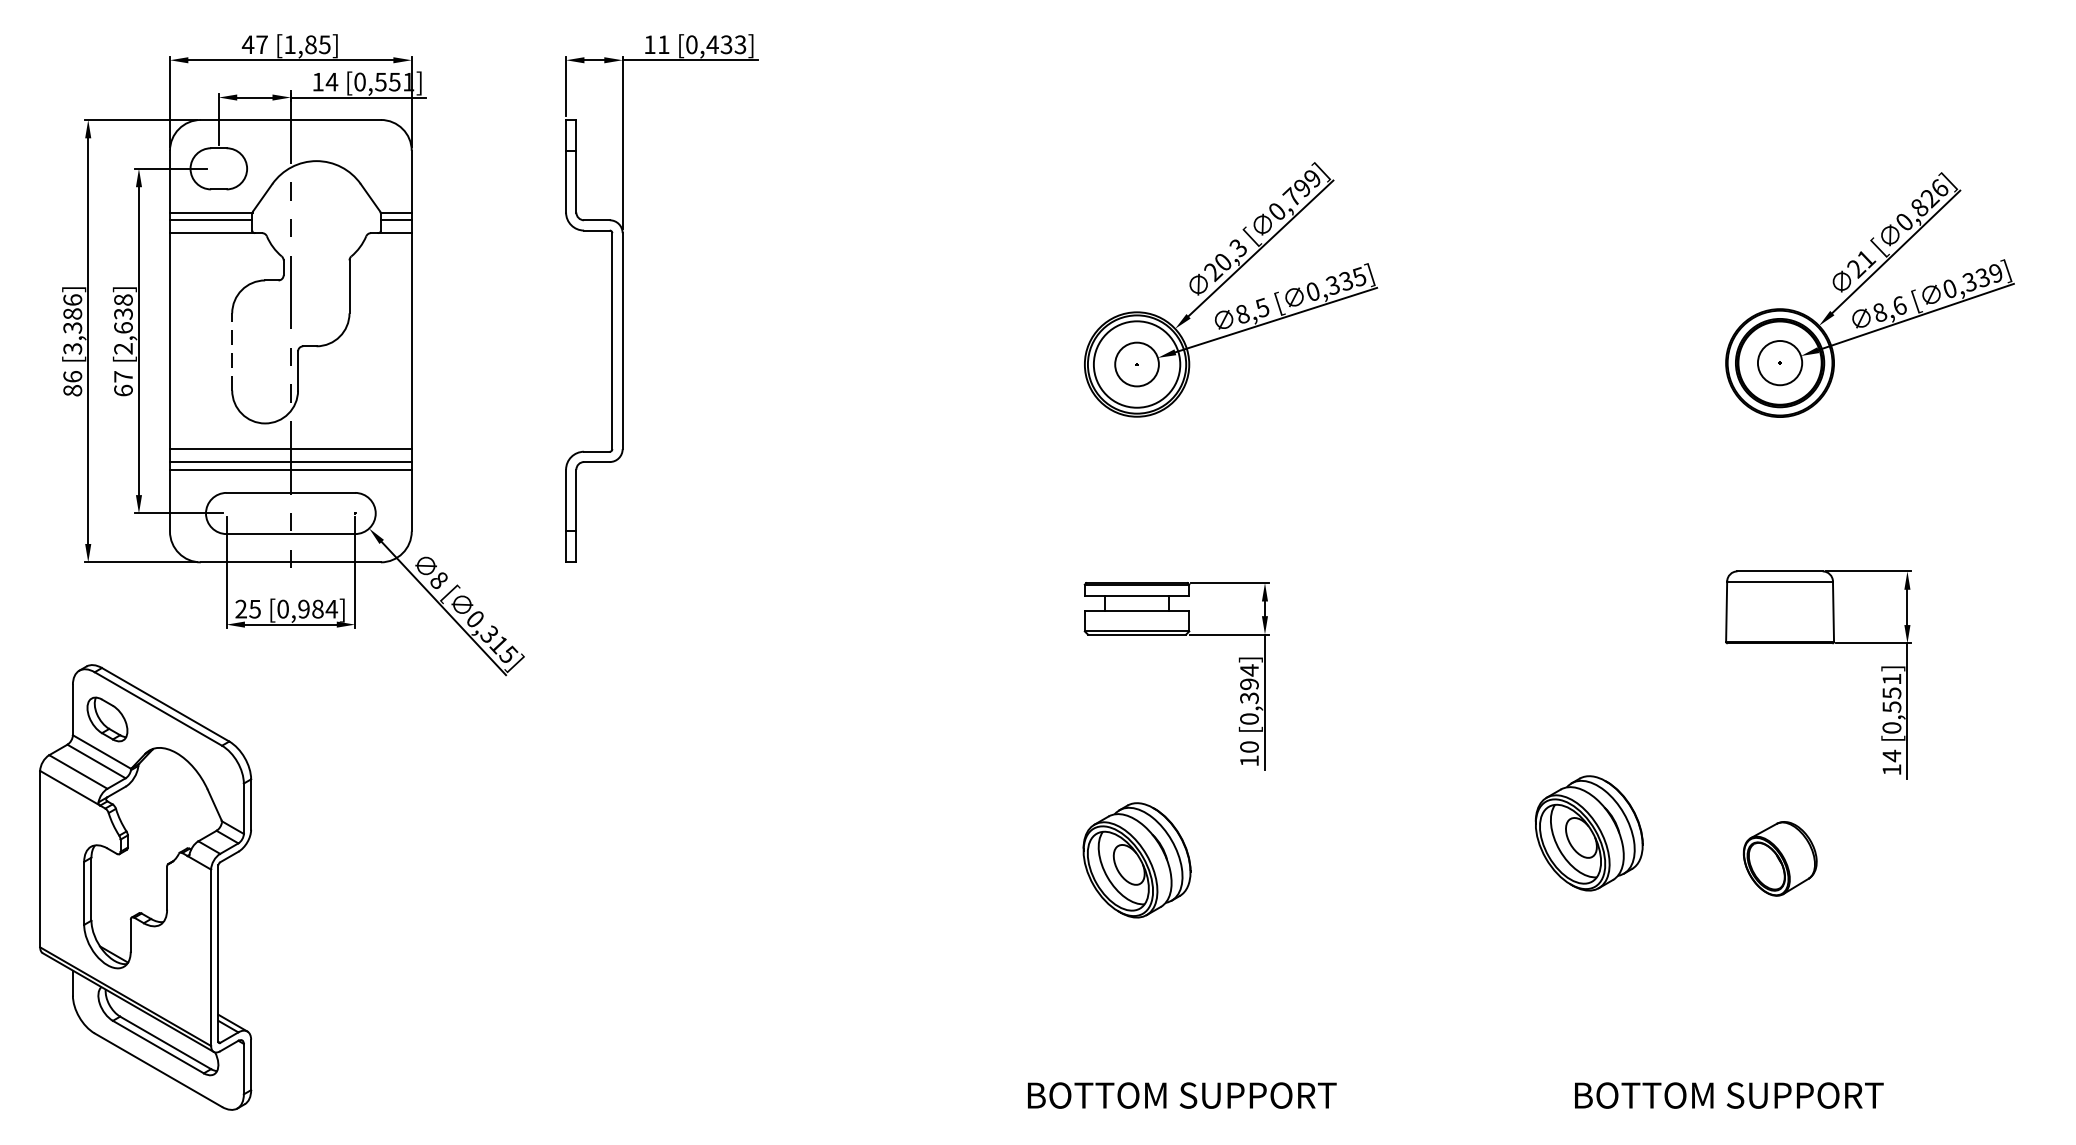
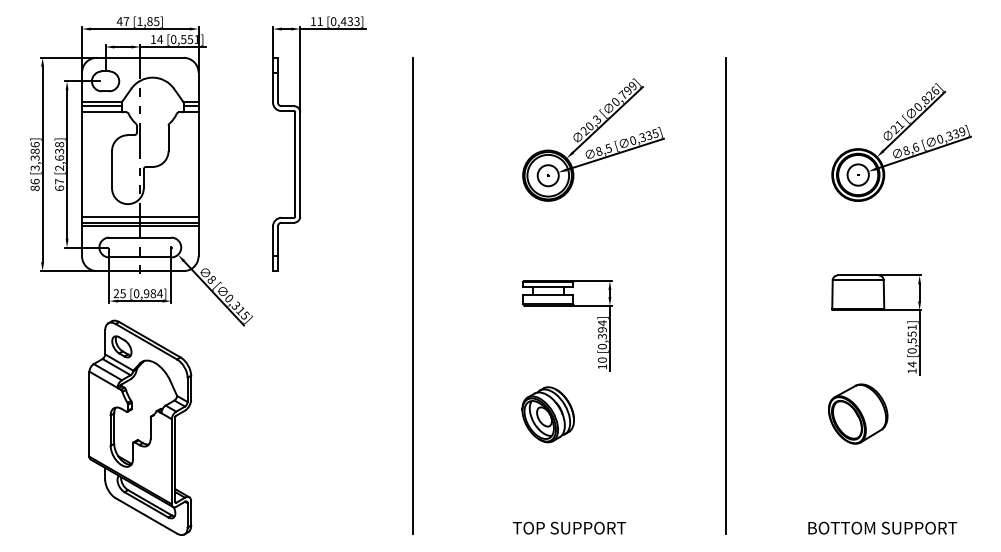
line: (233, 351) -> (112, 169), dashed -> solid
line: (857, 612) -> (413, 295), added
line: (1504, 612) -> (725, 295), added
part: (1587, 832) -> (765, 401), removed
part: (1780, 857) -> (858, 413), size x1.67
part: (146, 886) -> (140, 427), moved
text: (1181, 1094) -> (569, 527), BOTTOM SUPPORT -> TOP SUPPORT
text: (1728, 1094) -> (882, 527), moved

